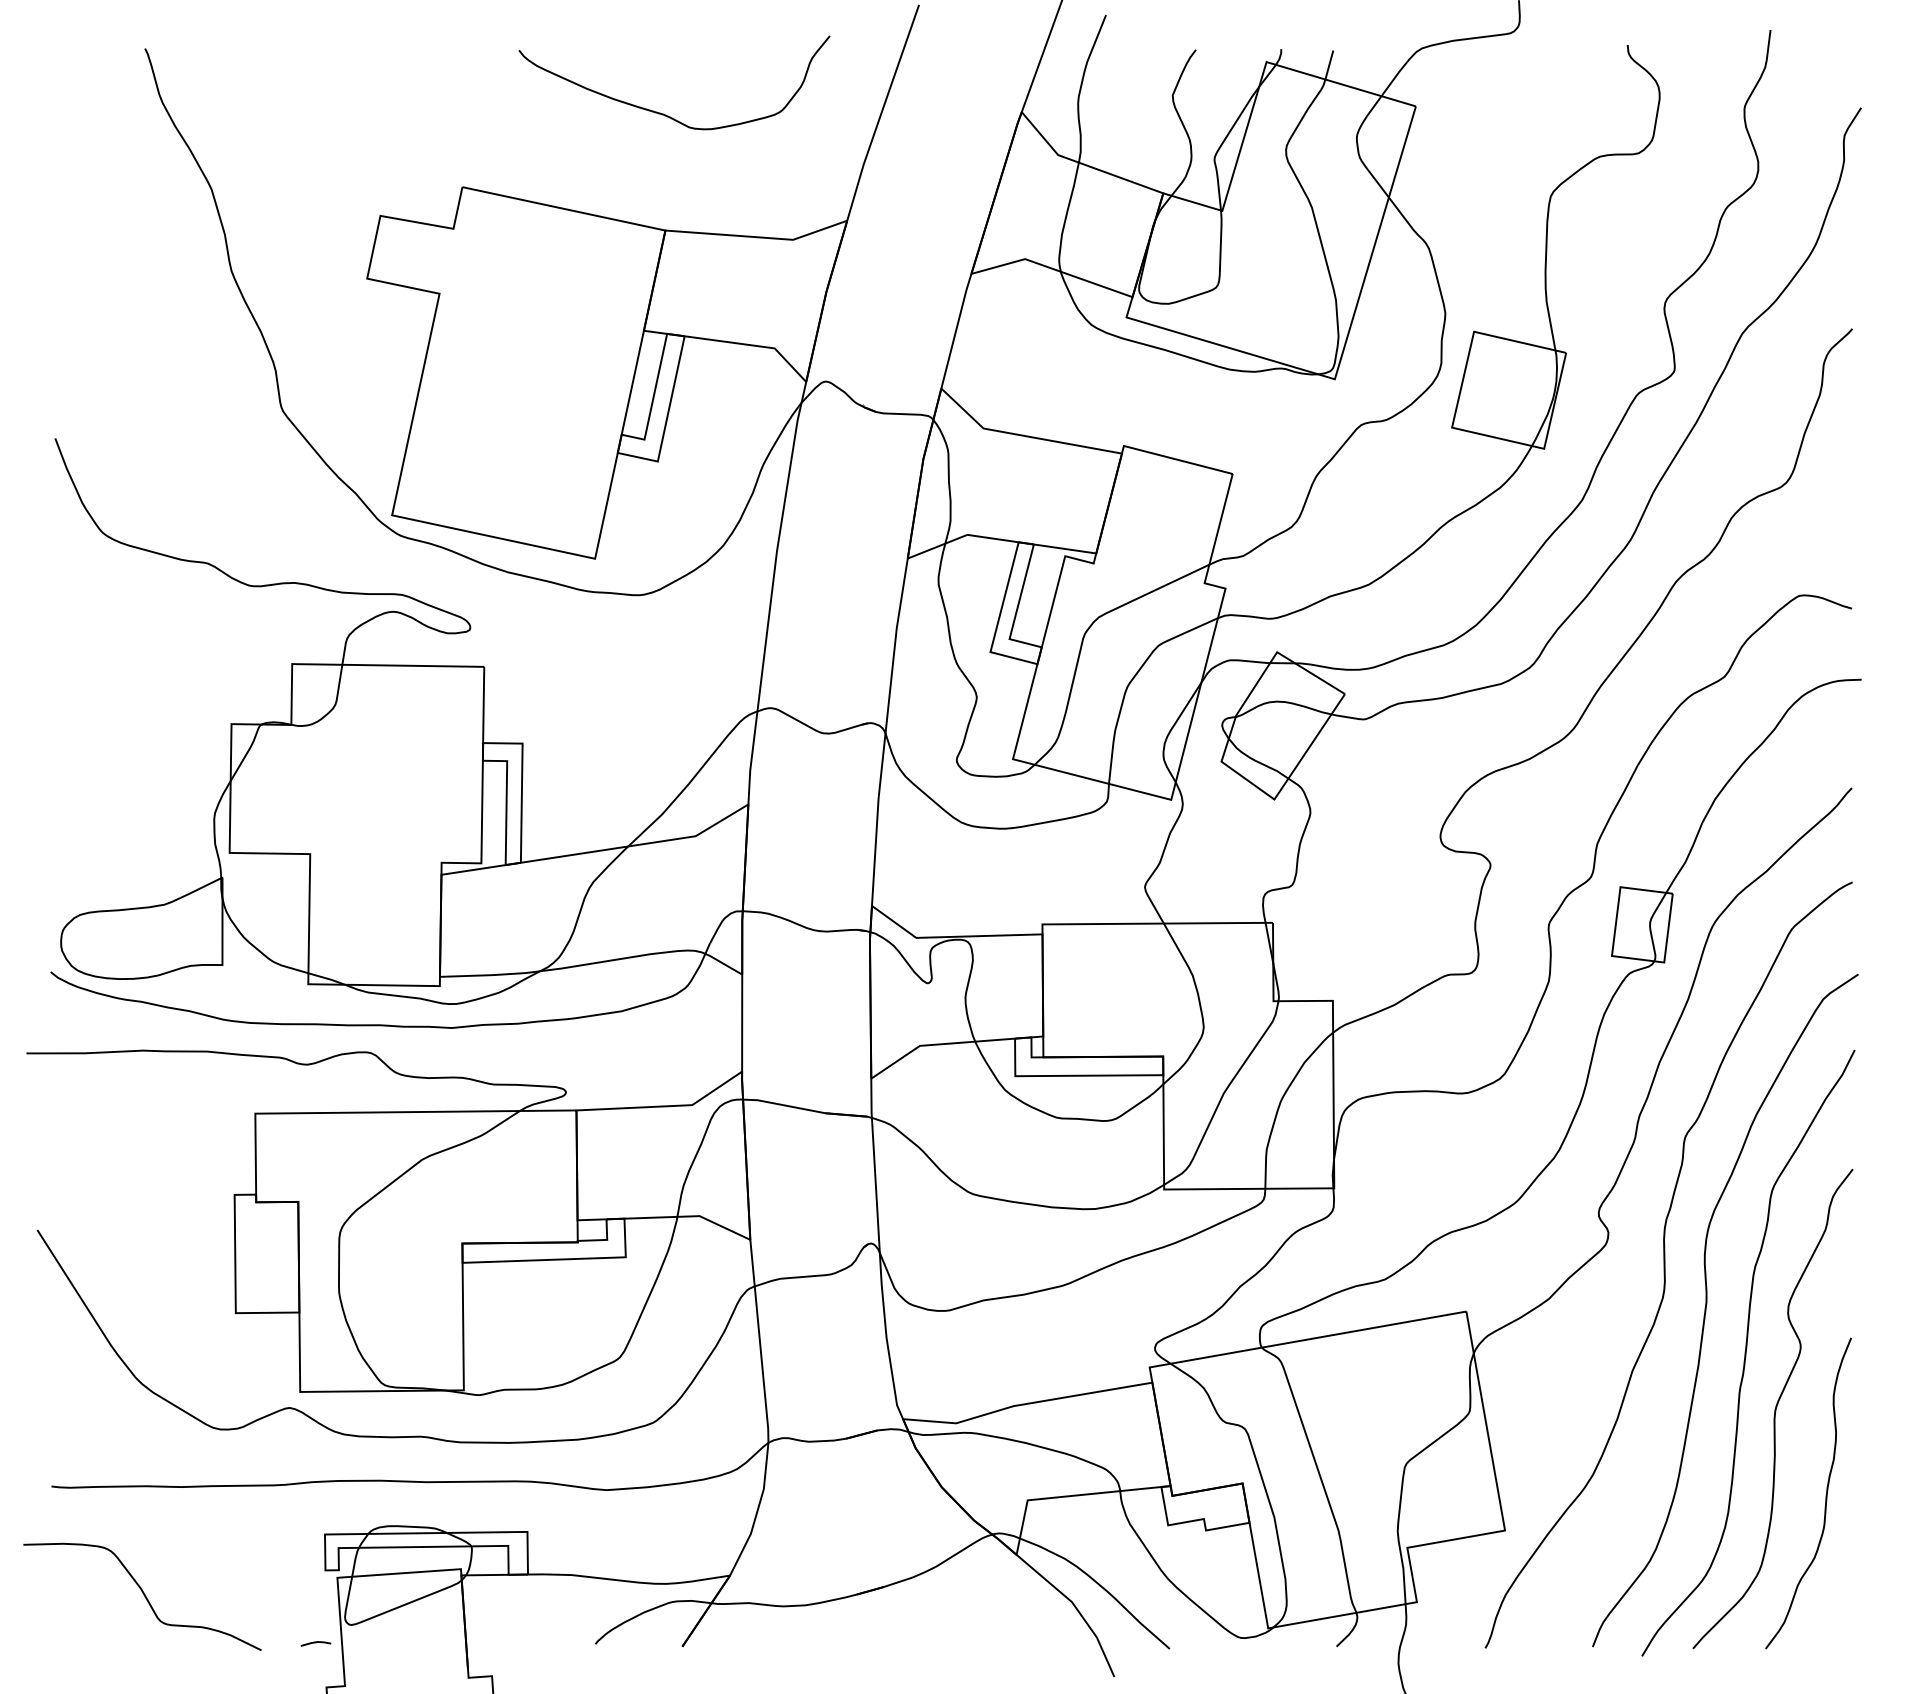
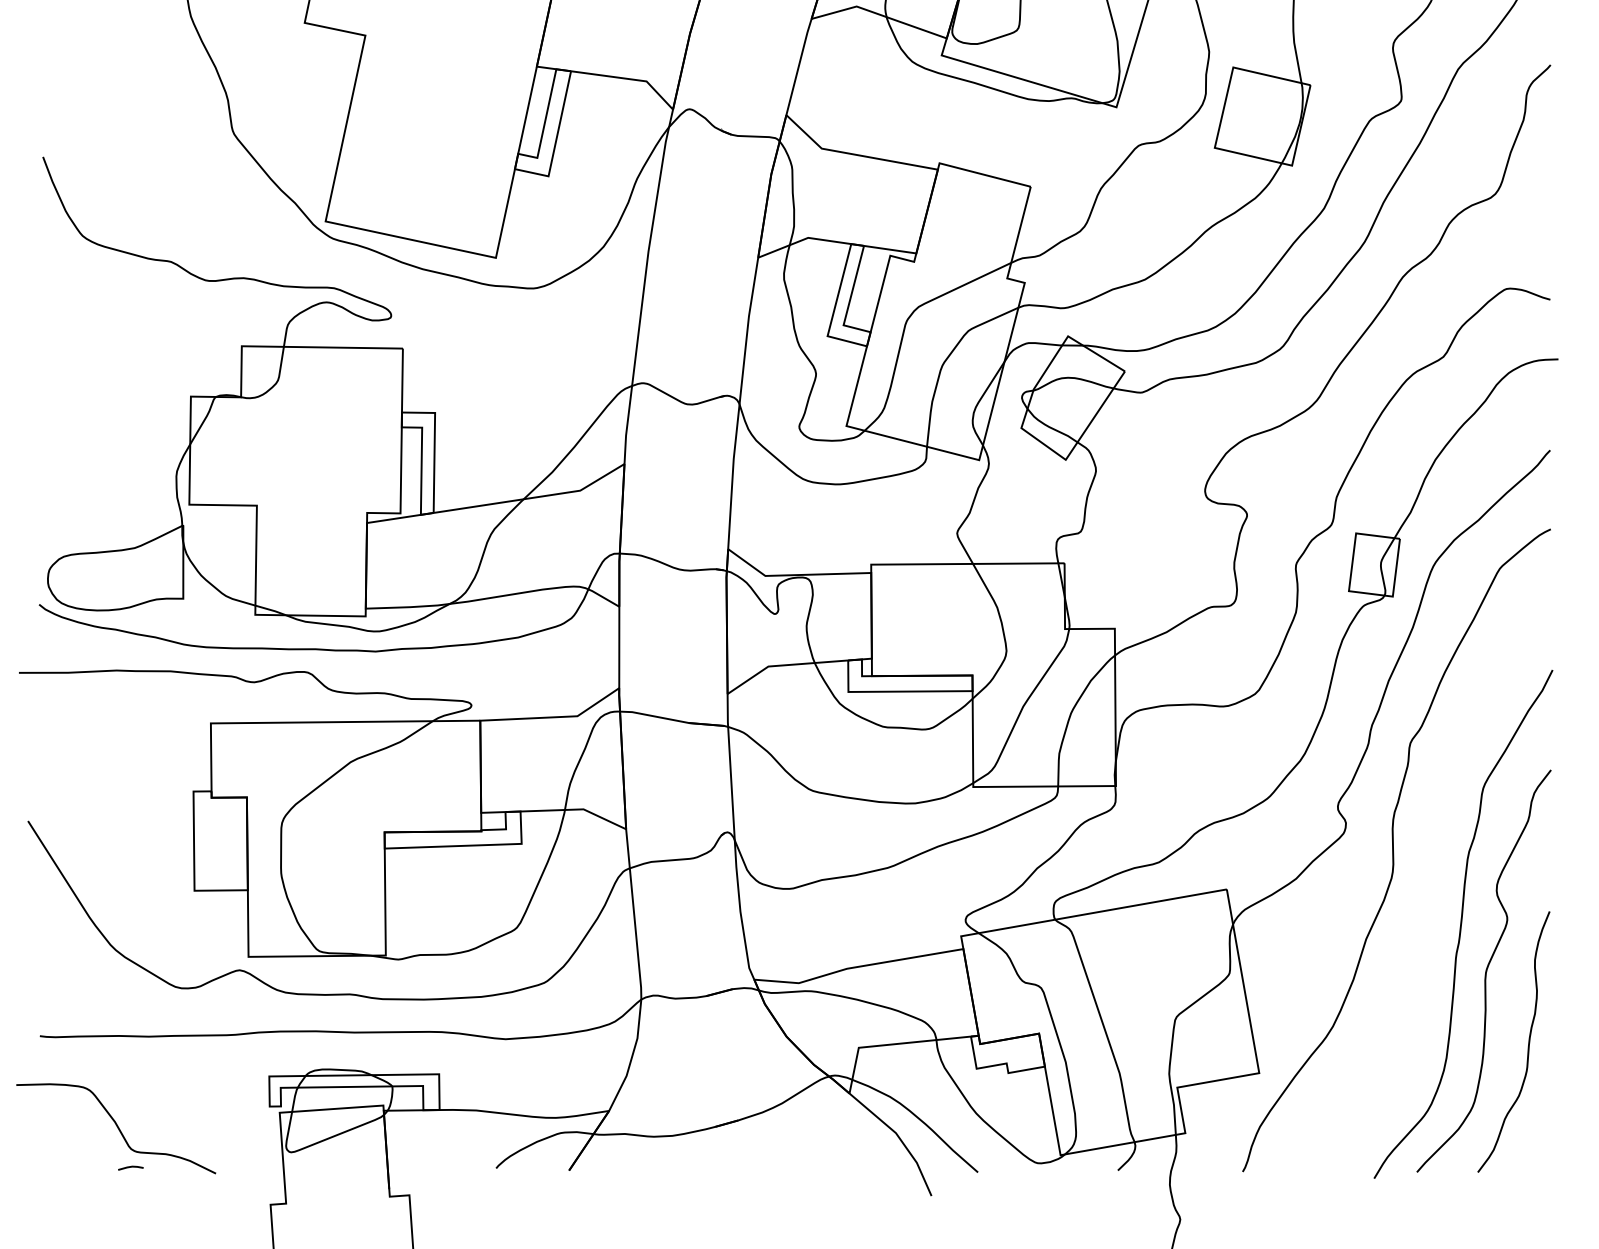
curve: (1707, 1304) -> (1429, 883), removed
line: (315, 1643) -> (130, 1167), moved

